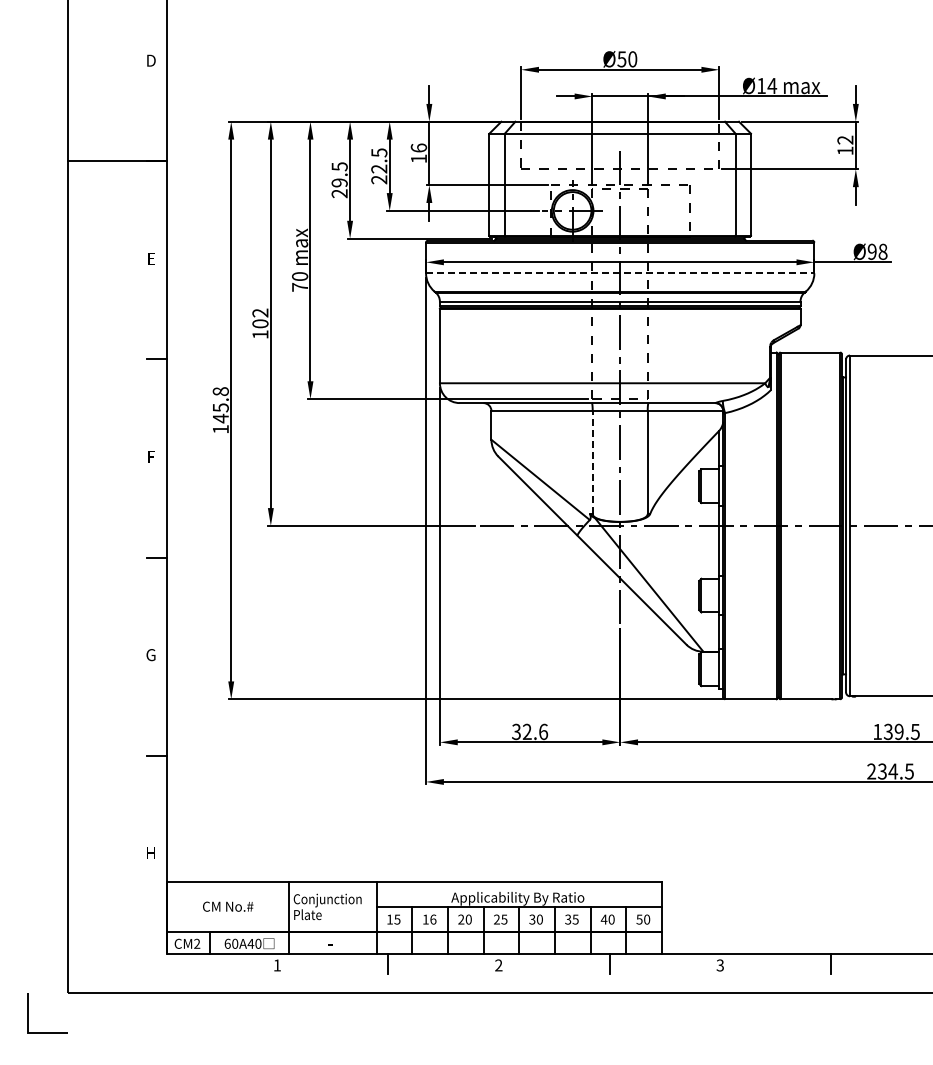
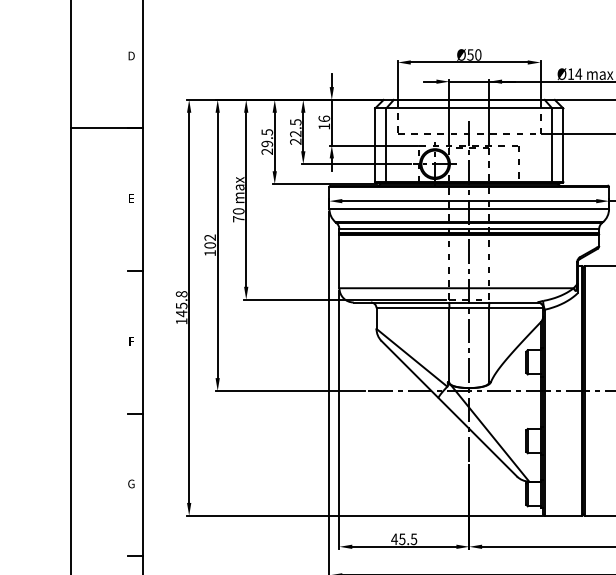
line: (620, 273) -> (469, 209), dashed -> solid
line: (592, 462) -> (449, 345), dashed -> solid
text: (529, 731) -> (403, 539), 32.6 -> 45.5

